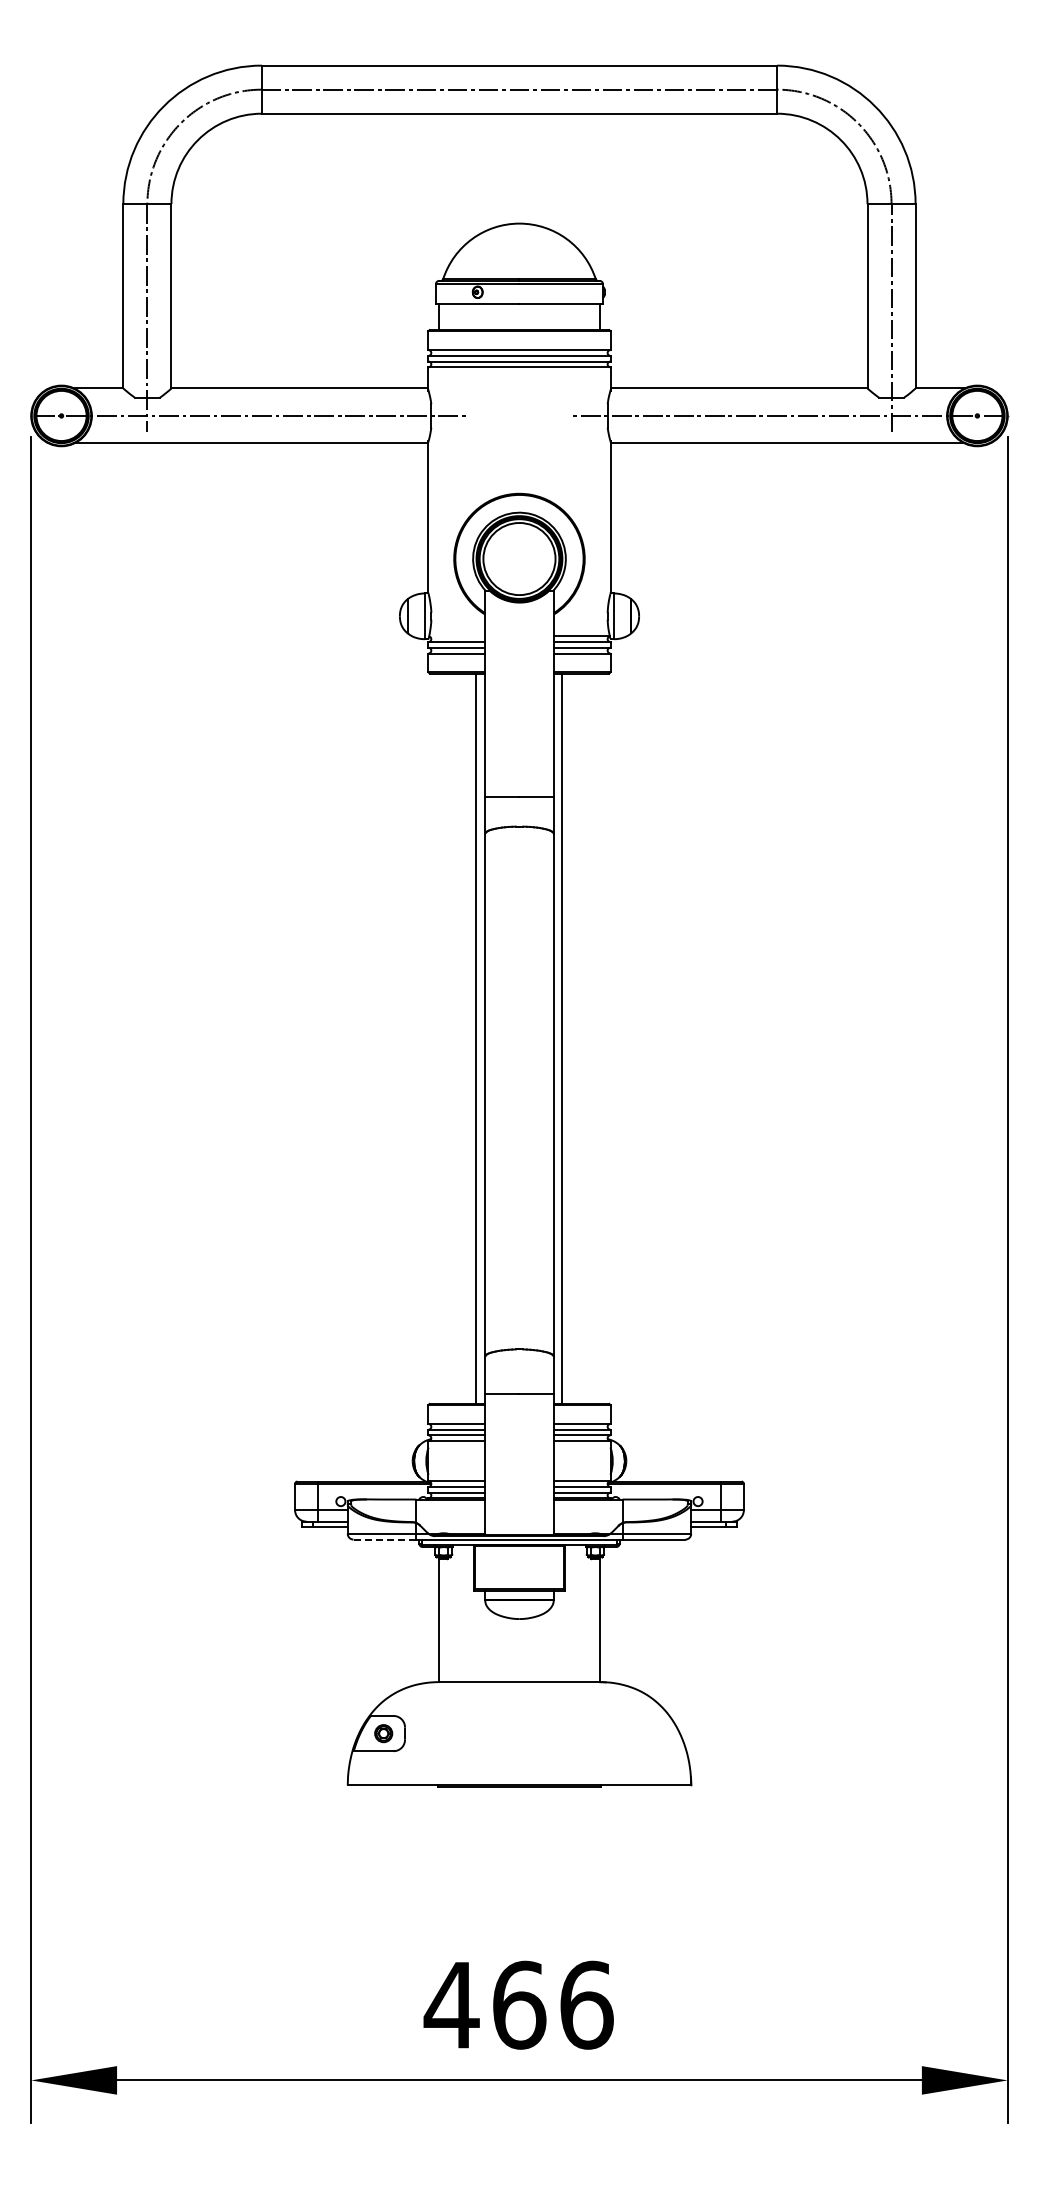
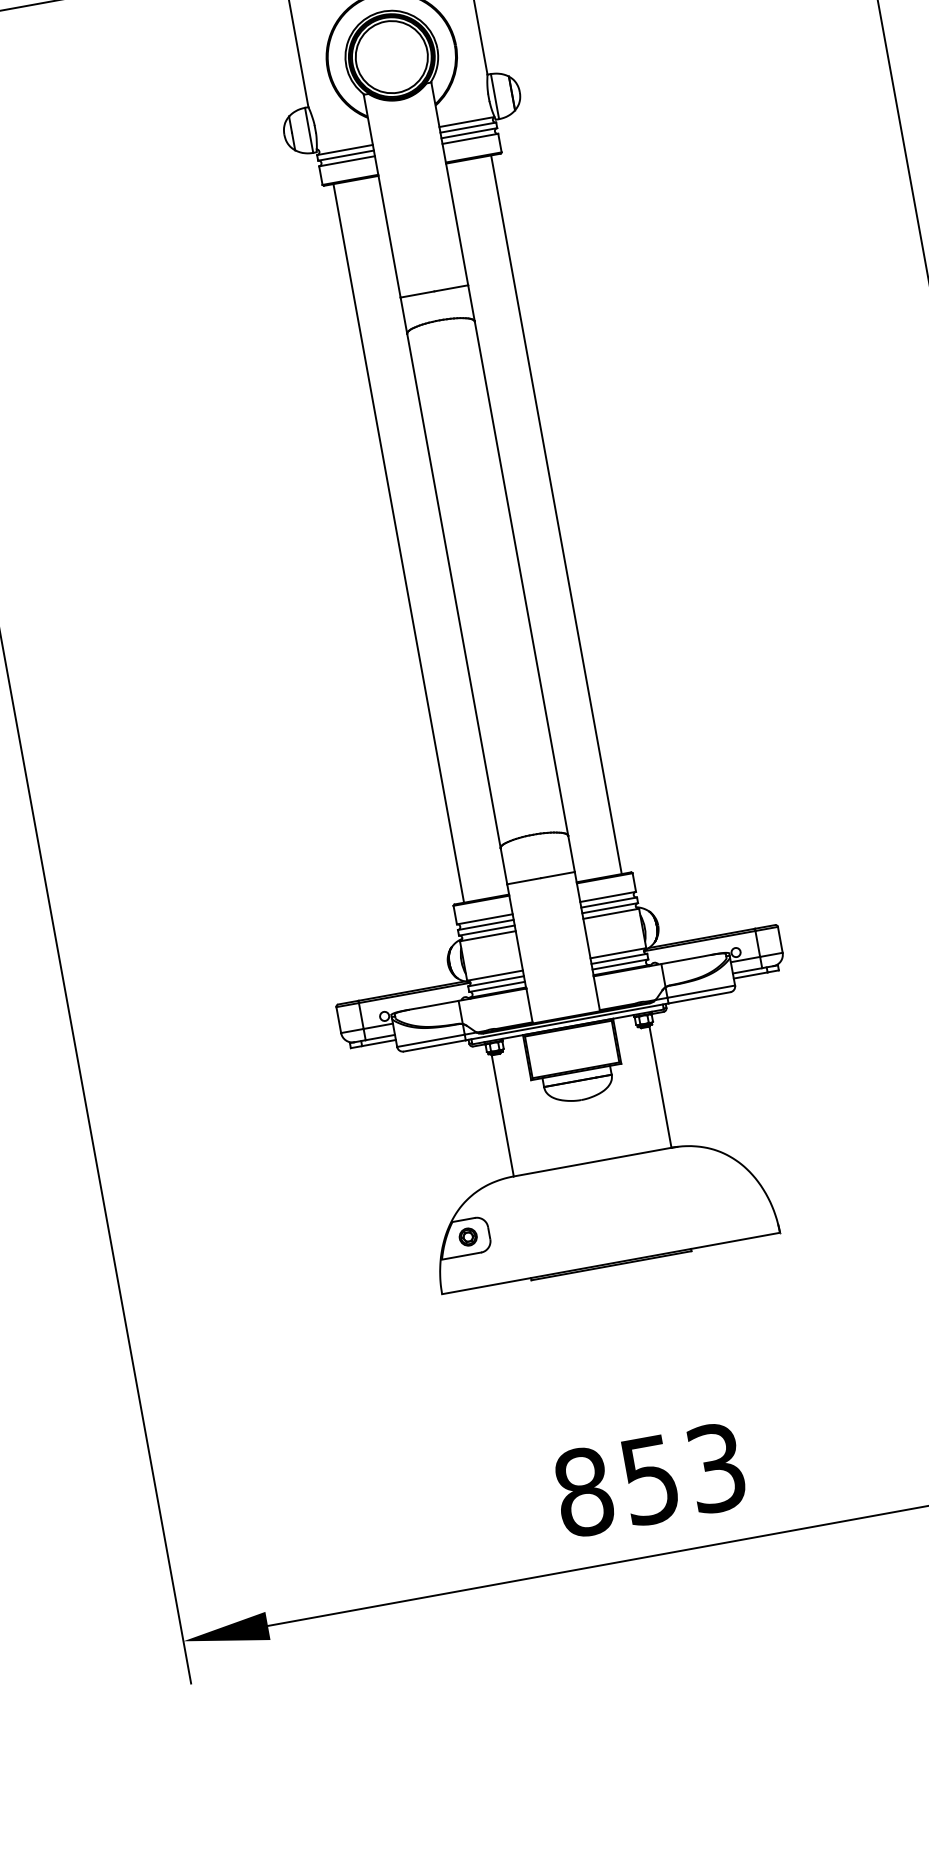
line: (476, 1038) -> (398, 543), moved
line: (561, 1038) -> (556, 514), moved
line: (384, 1539) -> (434, 1045), dashed -> solid
text: (518, 2004) -> (649, 1479), 466 -> 853

